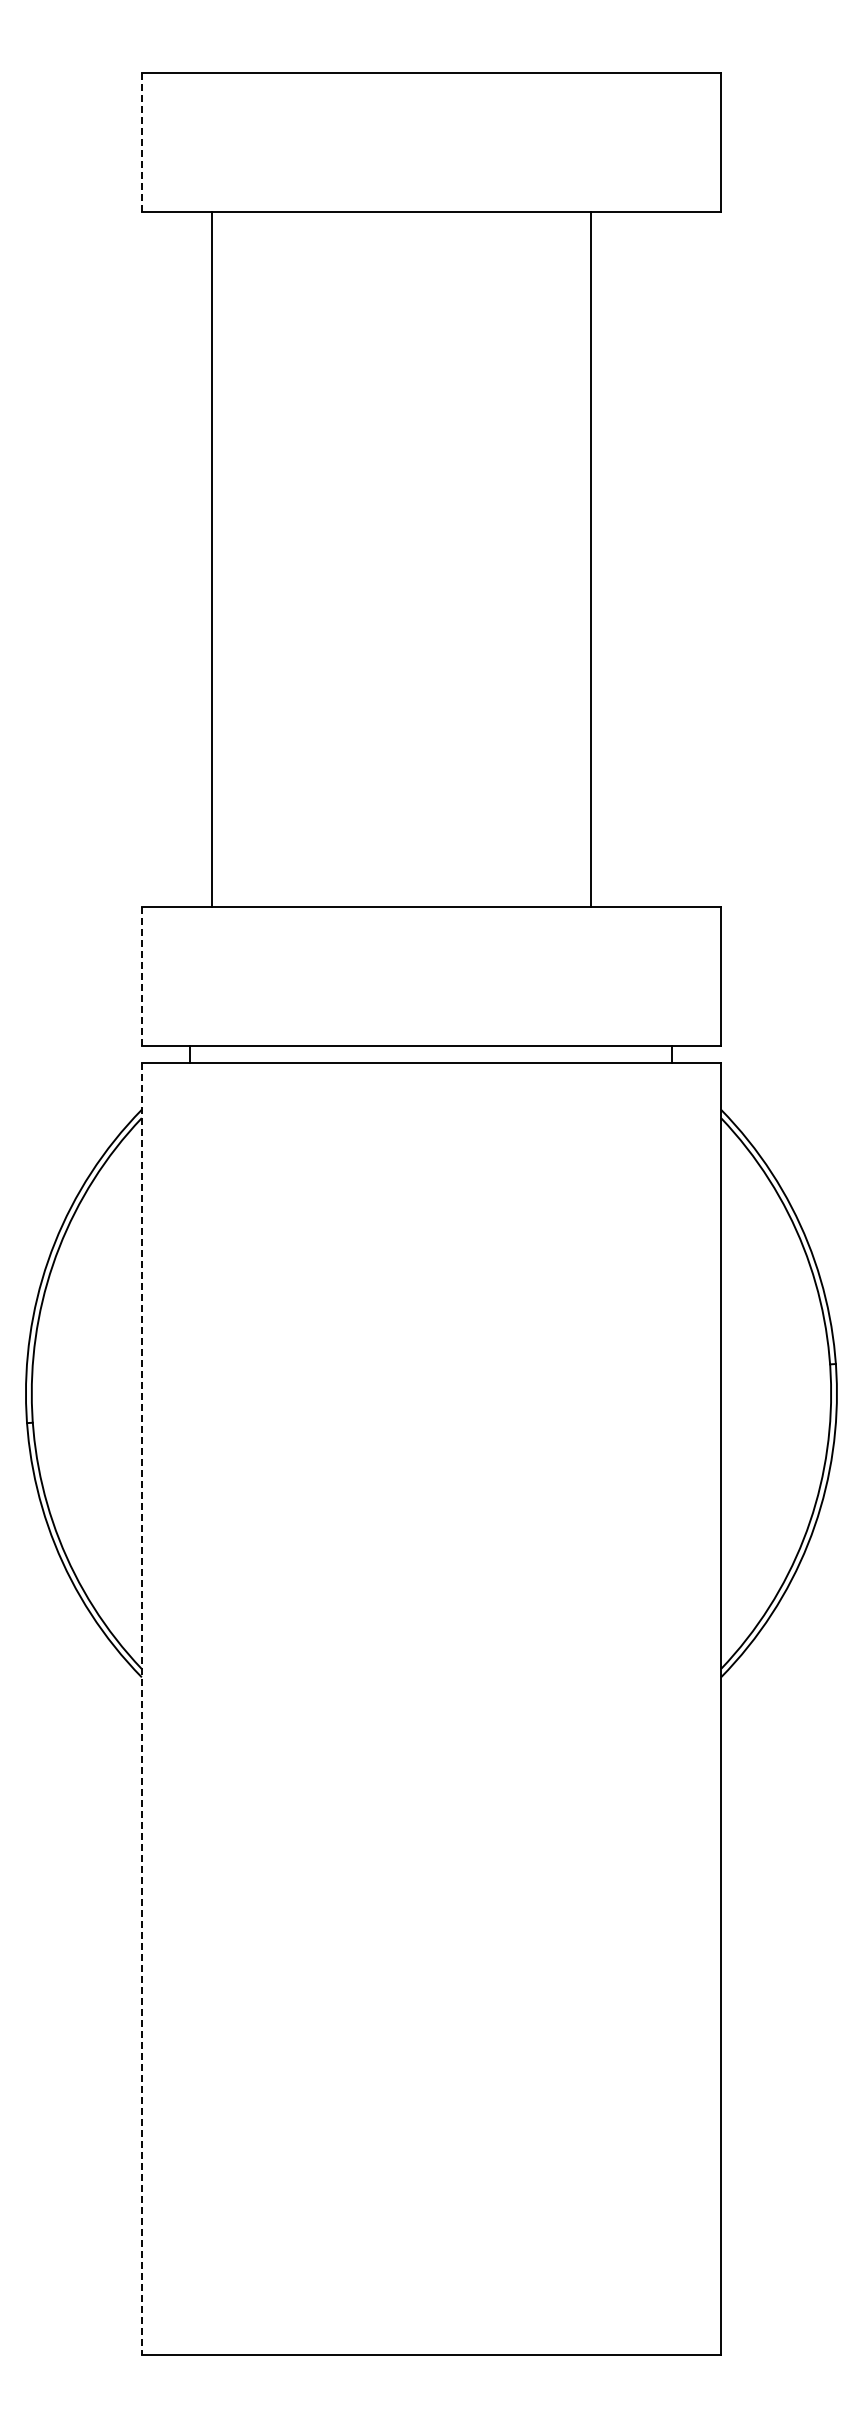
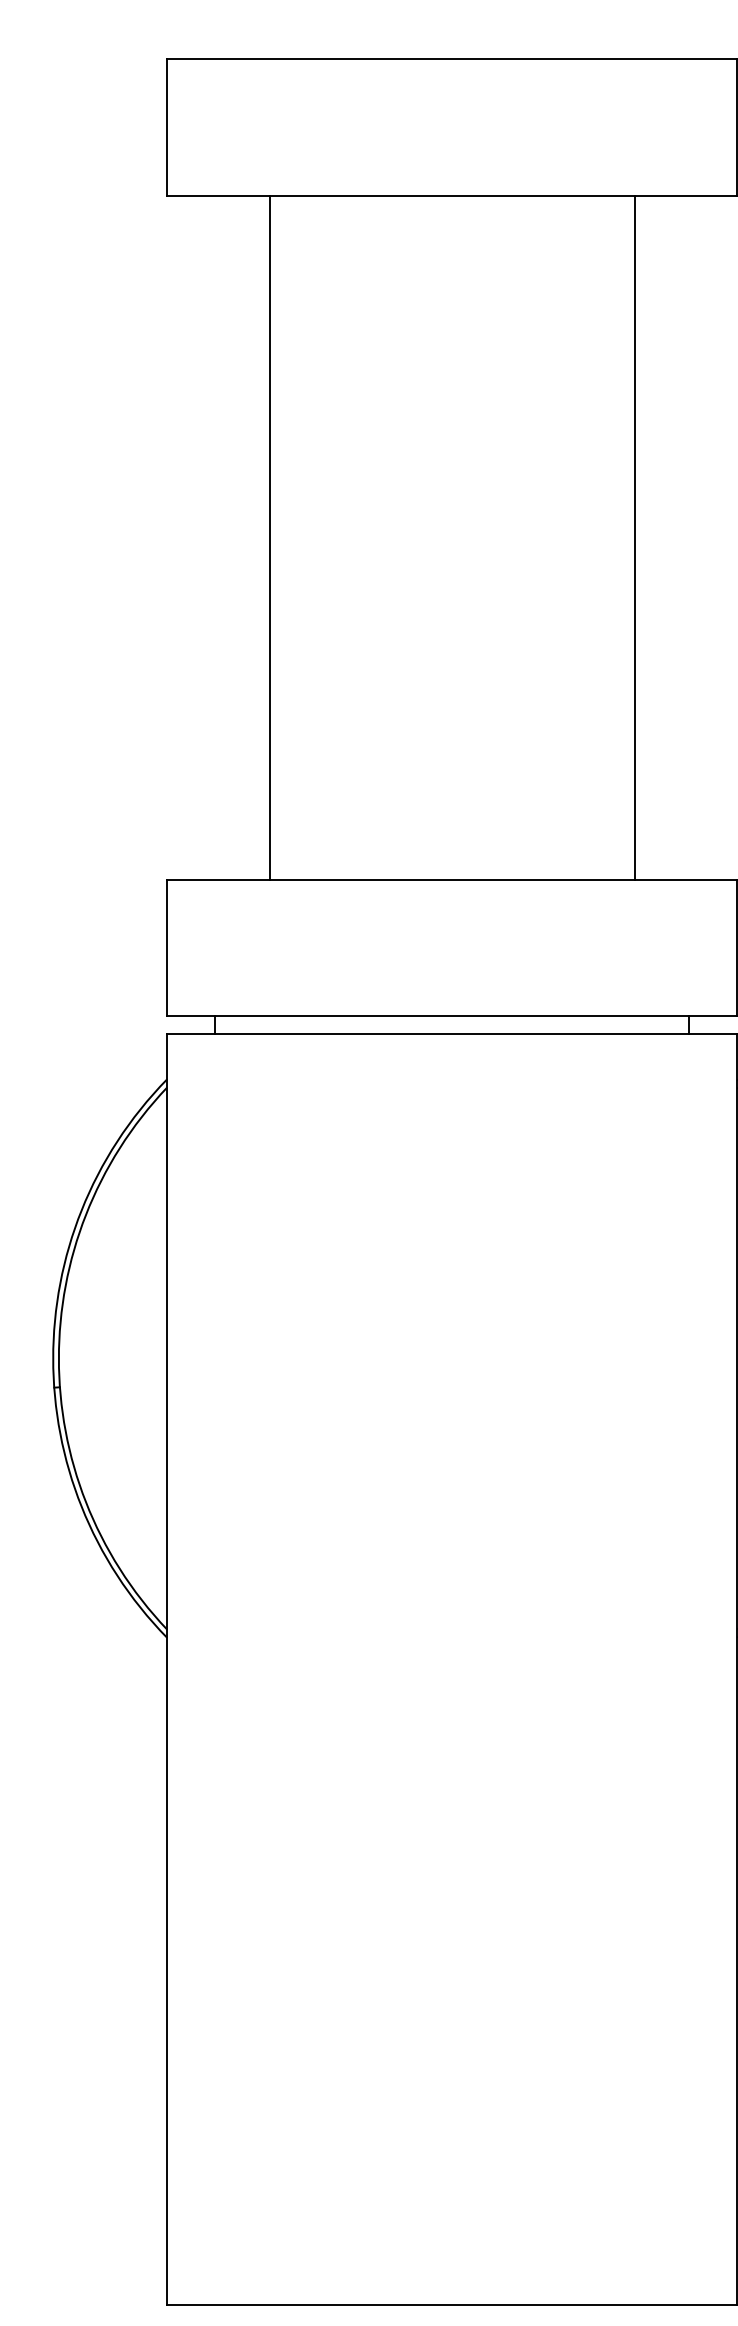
line: (141, 142) -> (166, 127), dashed -> solid
line: (212, 558) -> (270, 536), moved
line: (590, 558) -> (634, 536), moved
line: (141, 976) -> (166, 948), dashed -> solid
line: (141, 1709) -> (166, 1669), dashed -> solid

